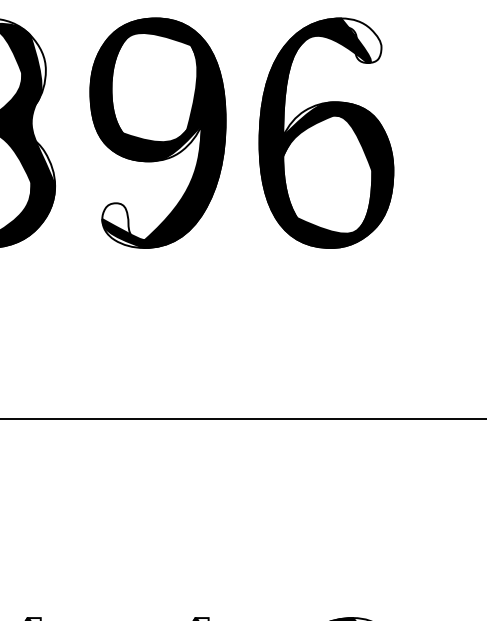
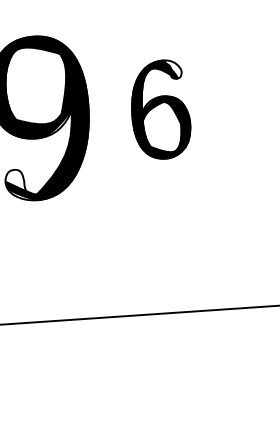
part: (326, 132) -> (160, 109), size x0.6

